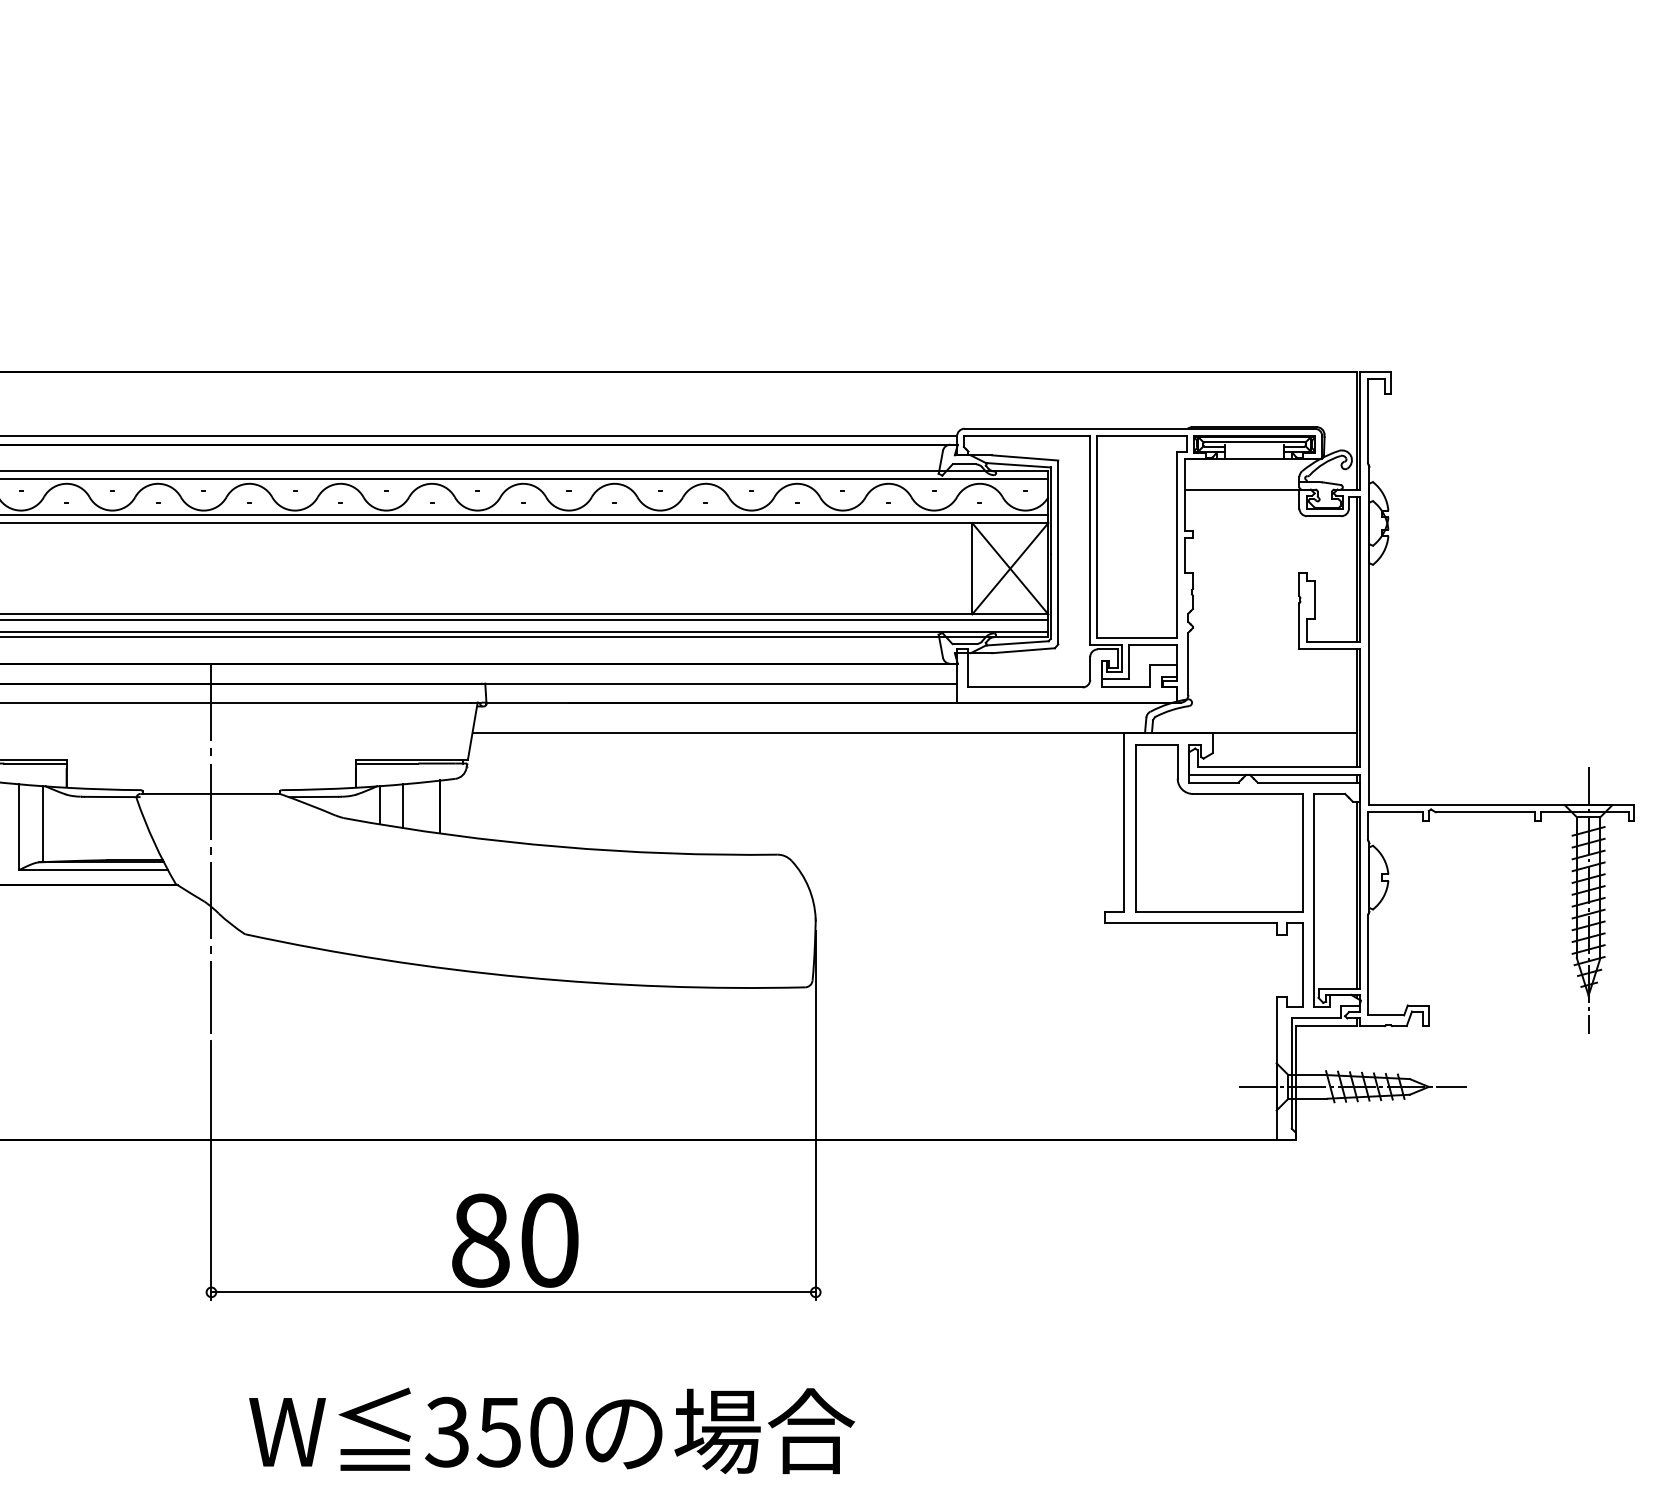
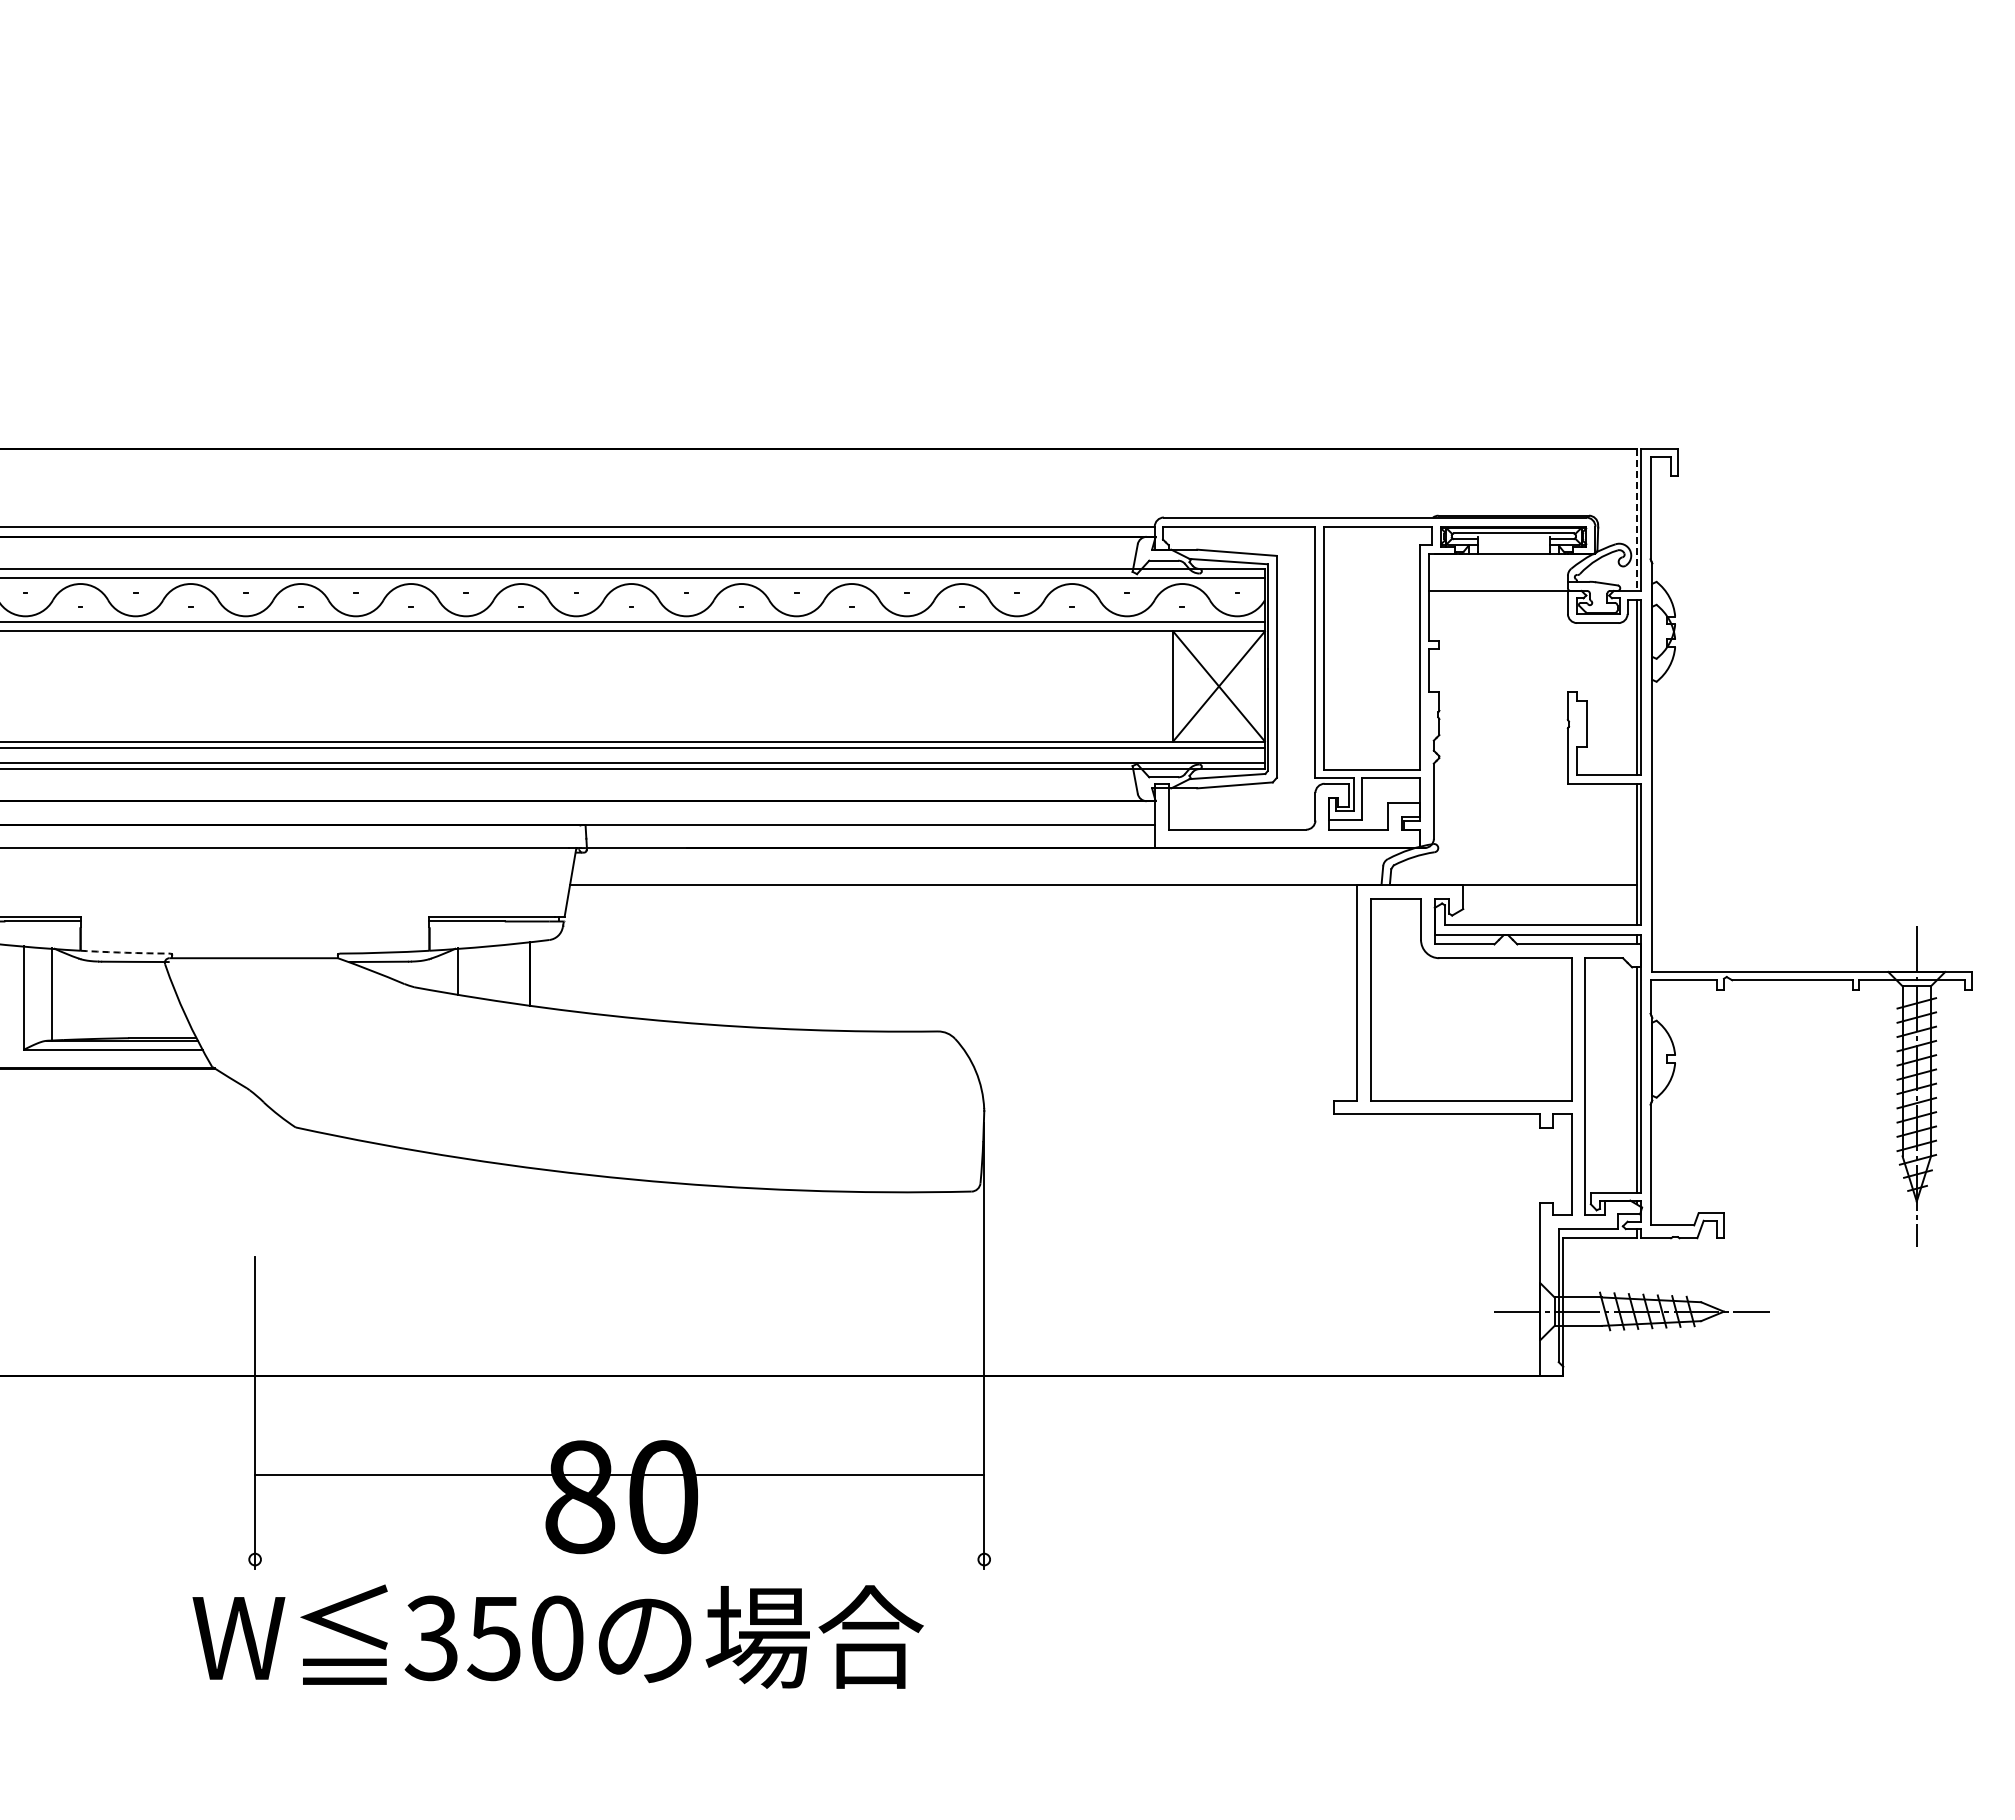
line: (1356, 431) -> (1636, 520), solid -> dashed
arc: (103, 789) -> (125, 952), solid -> dashed
line: (403, 805) -> (486, 972), removed
line: (211, 848) -> (255, 1024), removed
line: (513, 1292) -> (619, 1474), moved
text: (551, 1430) -> (557, 1636), moved

